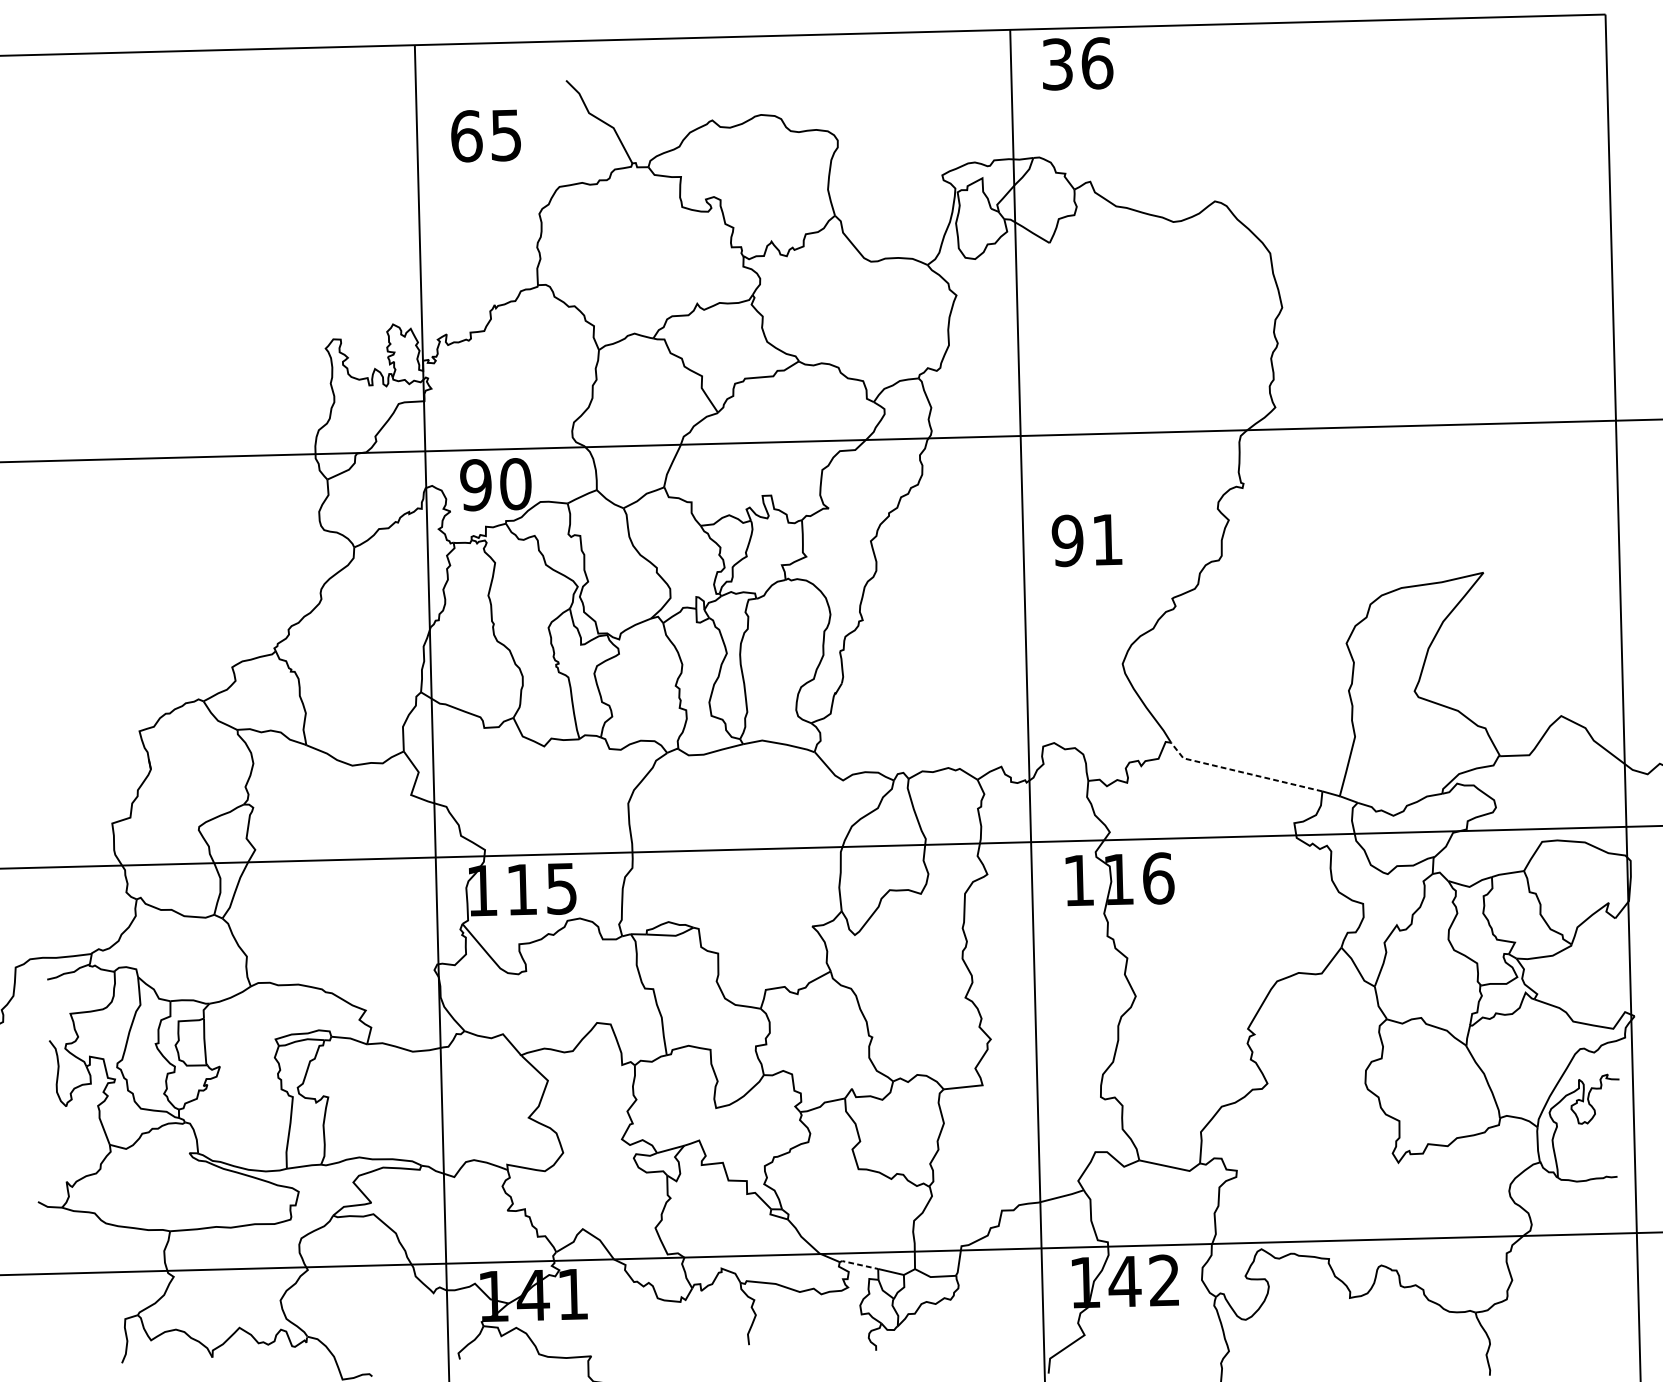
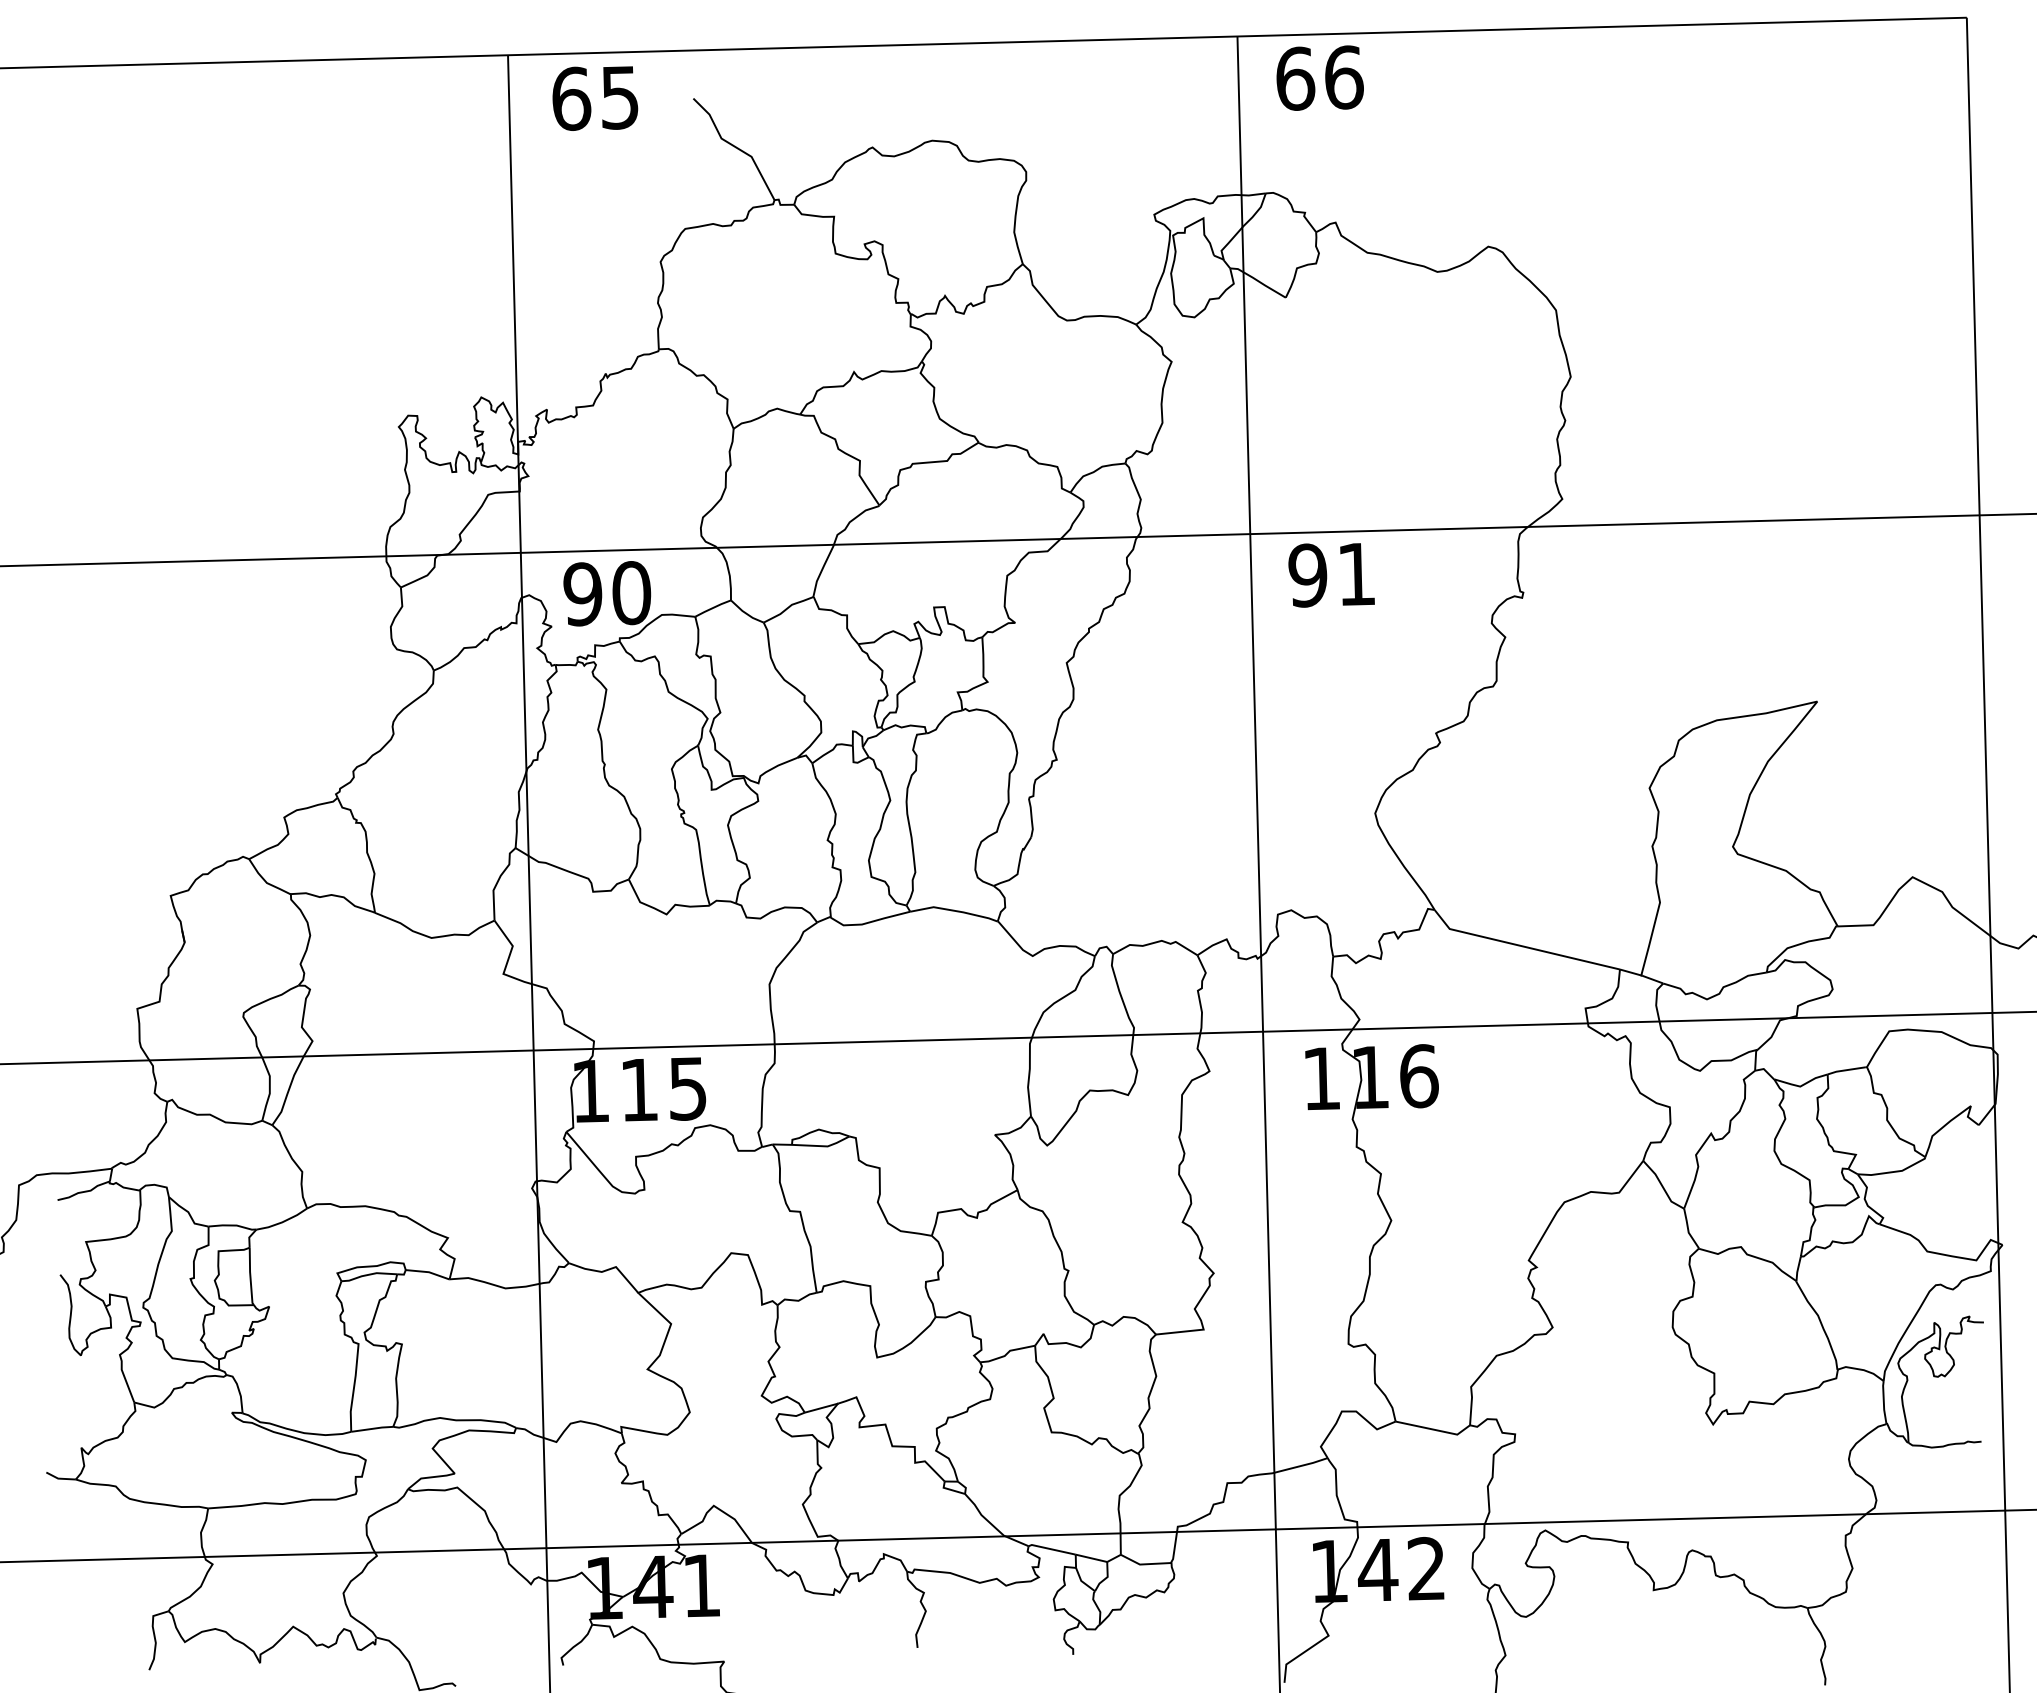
text: (1057, 64) -> (1295, 78), 36 -> 66
text: (486, 135) -> (595, 98), moved
text: (1086, 540) -> (1331, 575), moved
line: (1242, 772) -> (1522, 946), dashed -> solid
line: (858, 1264) -> (1051, 1549), dashed -> solid

